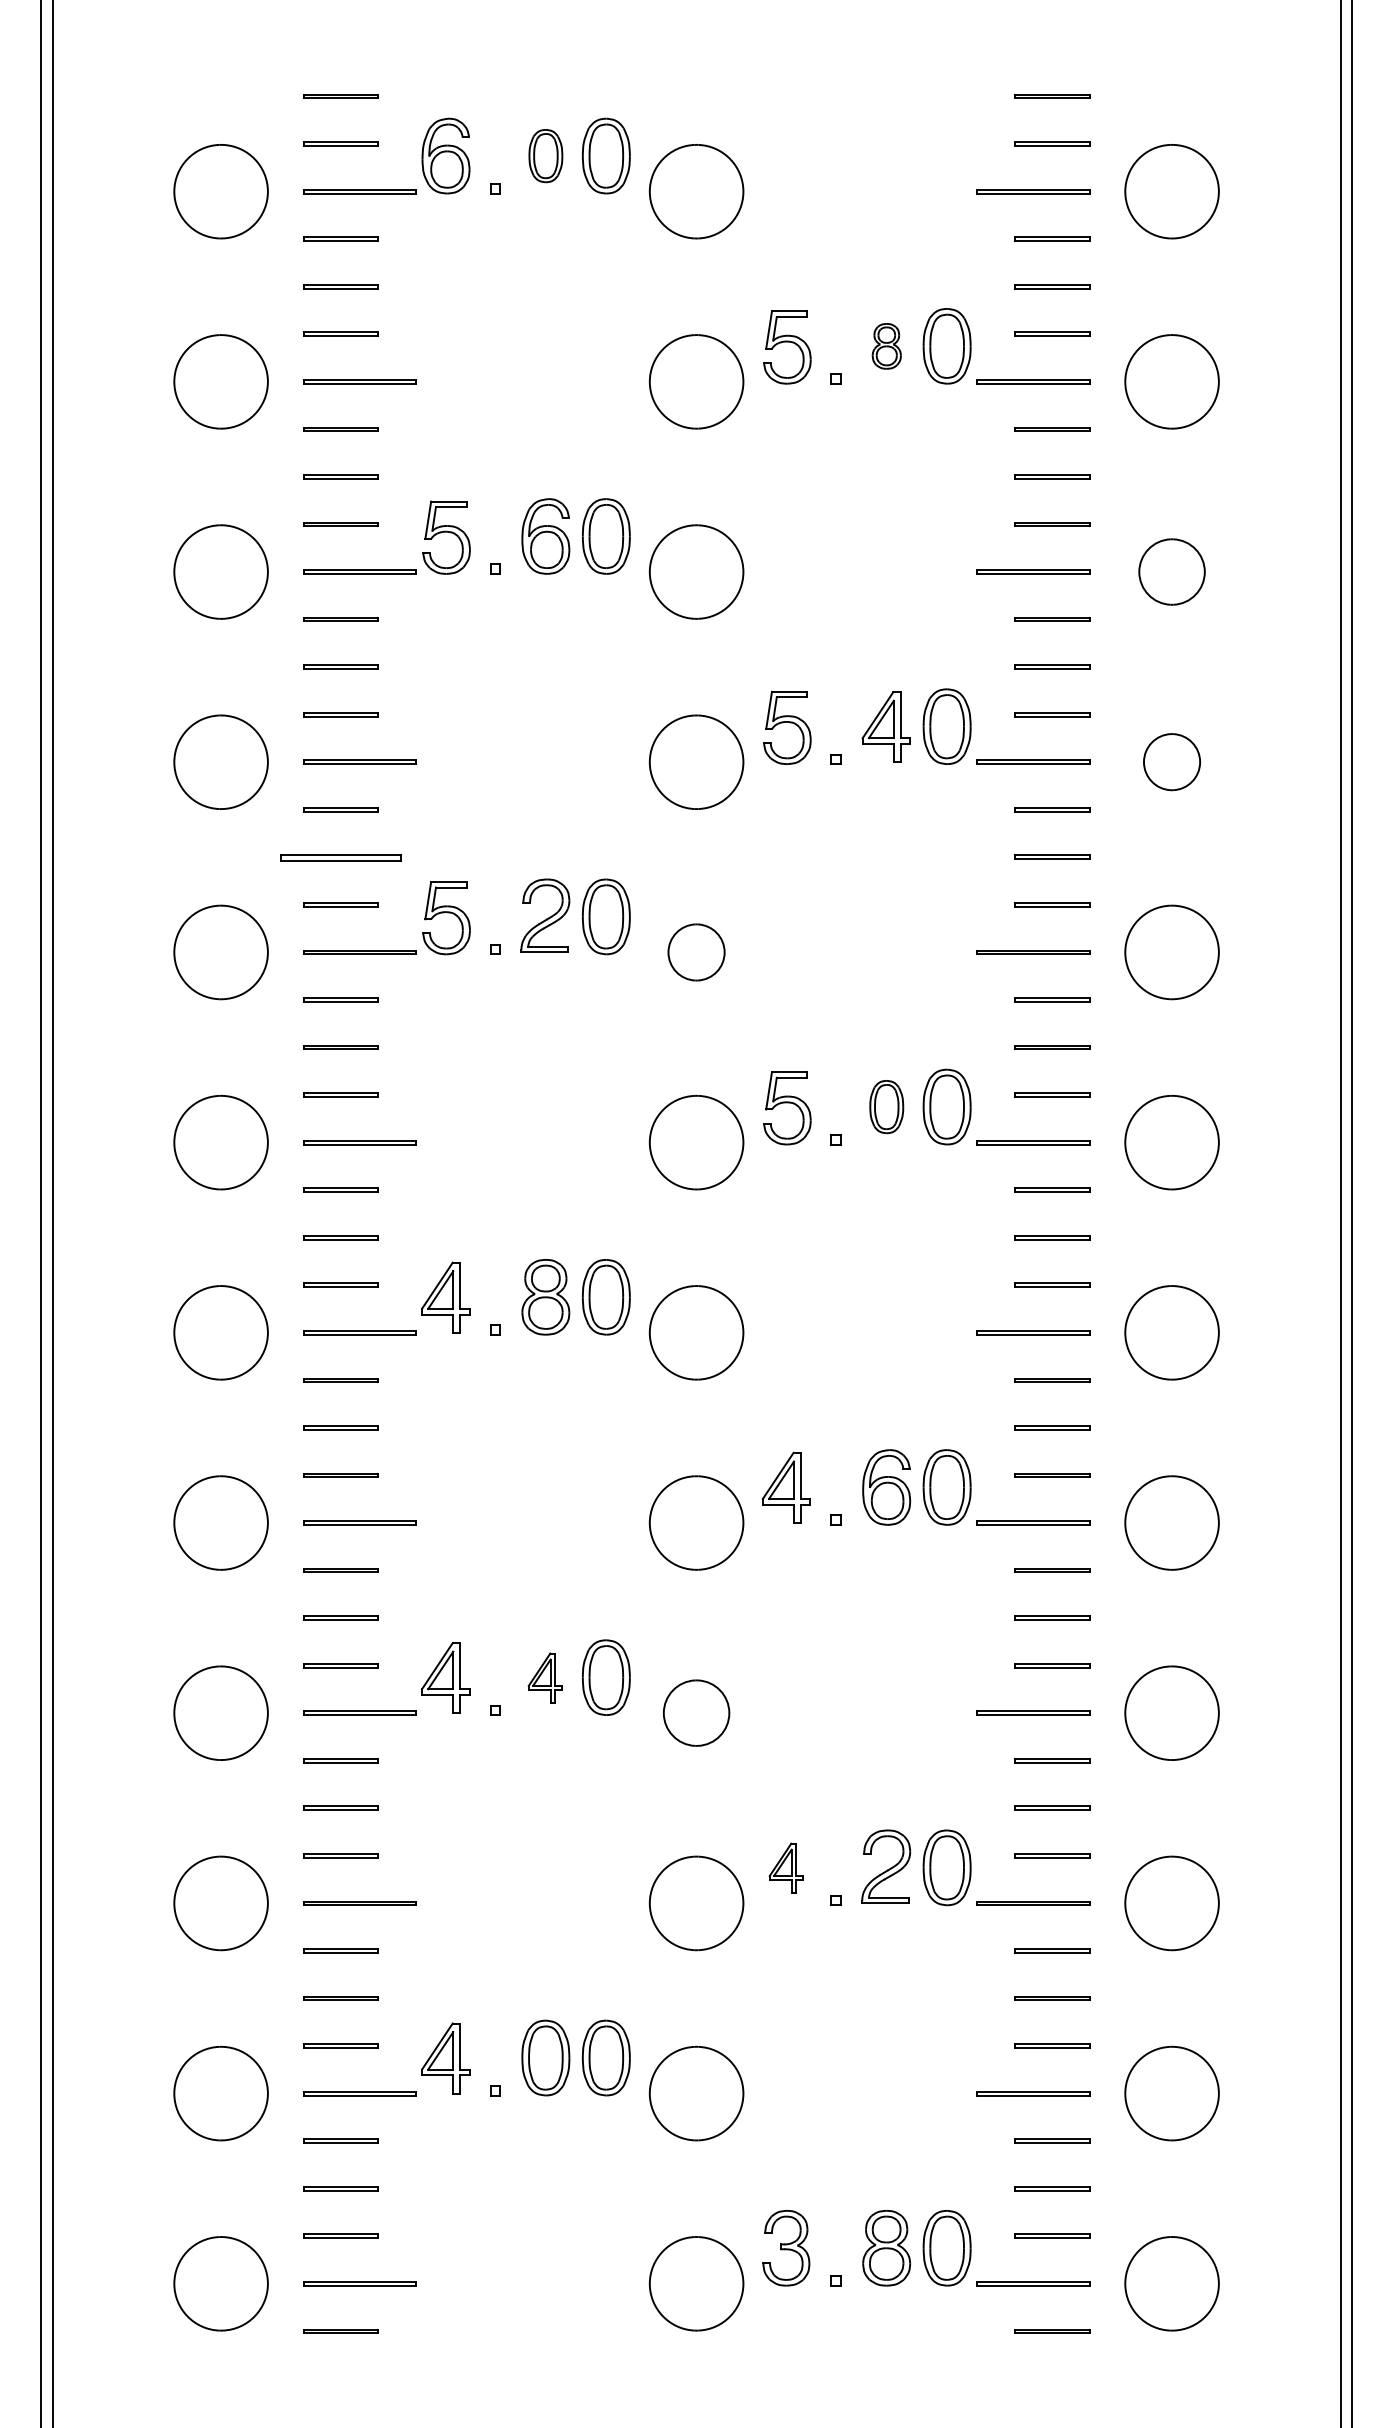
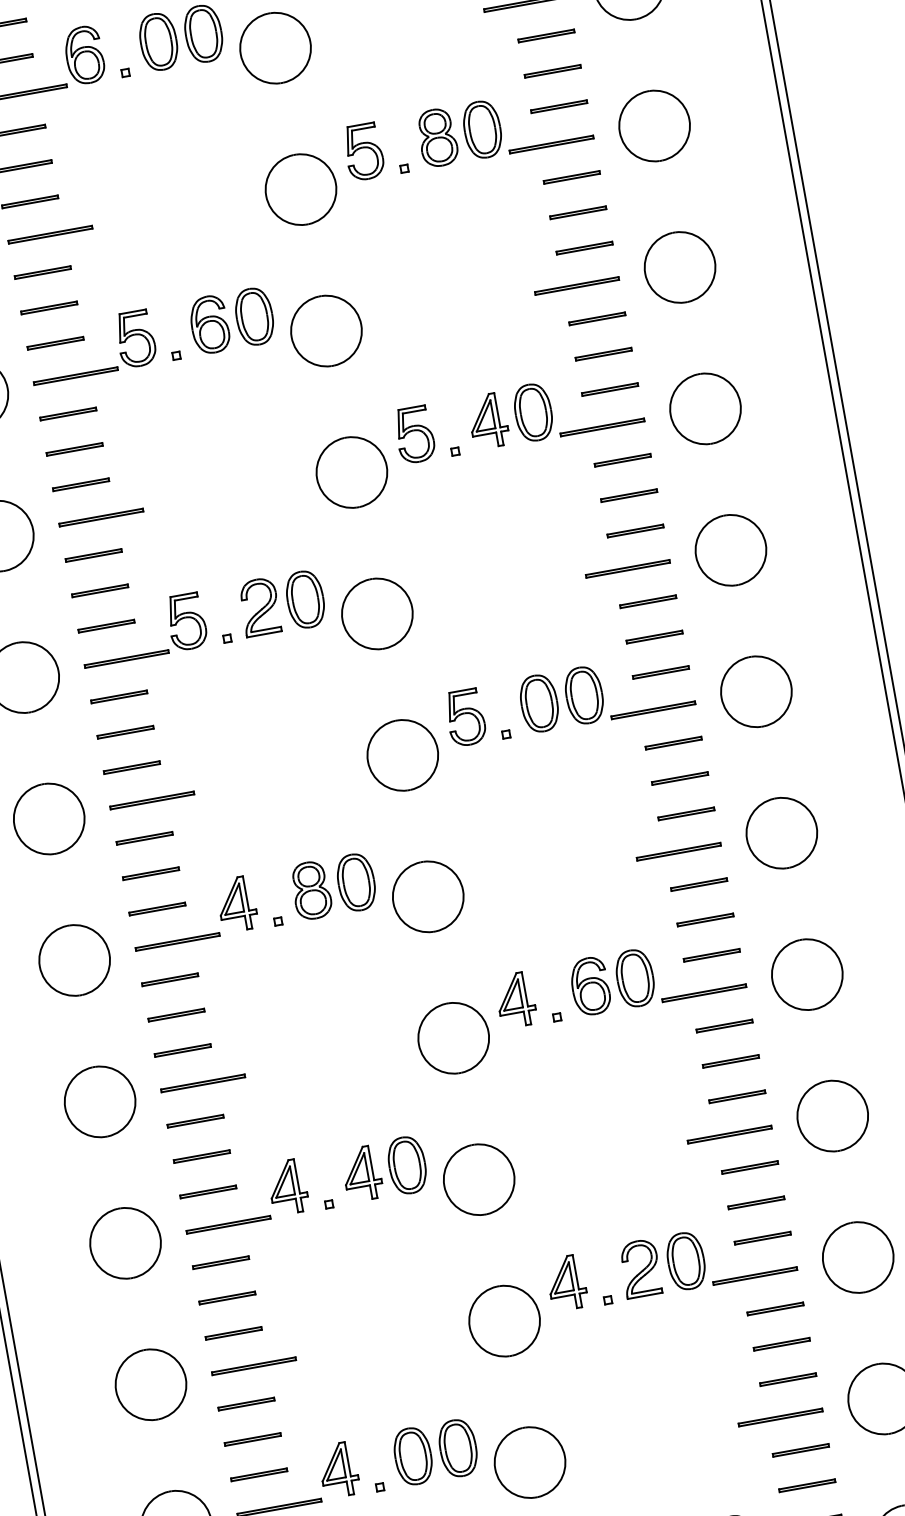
part: (545, 155) -> (158, 41), size x1.43
part: (886, 346) -> (437, 137), size x1.67
part: (1171, 571) -> (679, 267), size x1.43
part: (1171, 761) -> (704, 408), size x1.67
part: (340, 856) -> (99, 590), size x0.62
part: (696, 952) -> (377, 614), size x1.67
part: (886, 1106) -> (539, 703), size x1.43
part: (544, 1677) -> (361, 1173), size x1.43
part: (696, 1712) -> (478, 1179), size x1.43
part: (785, 1867) -> (565, 1282), size x1.43

